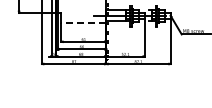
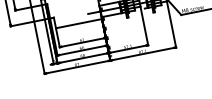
line: (83, 23) -> (78, 23), dashed -> solid

